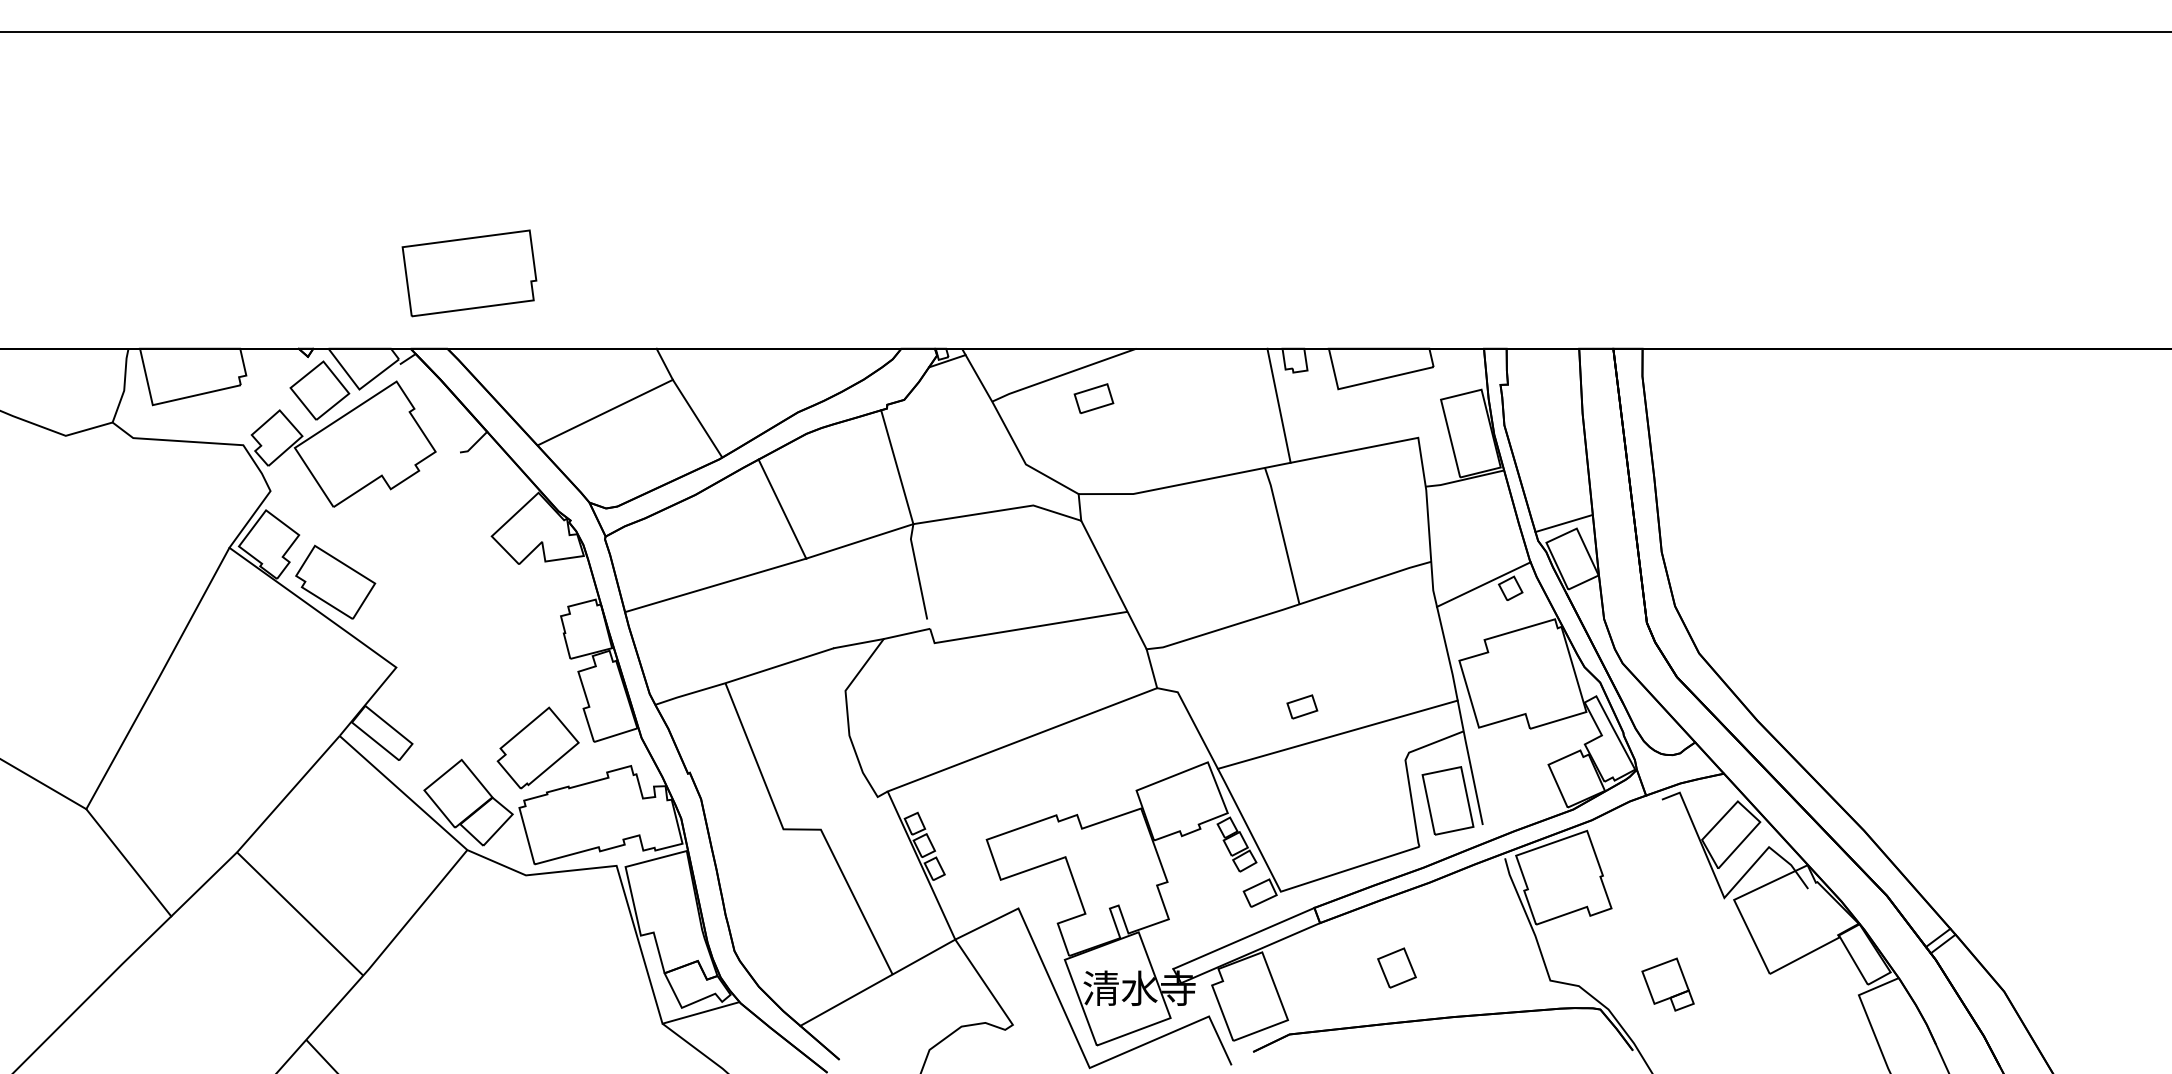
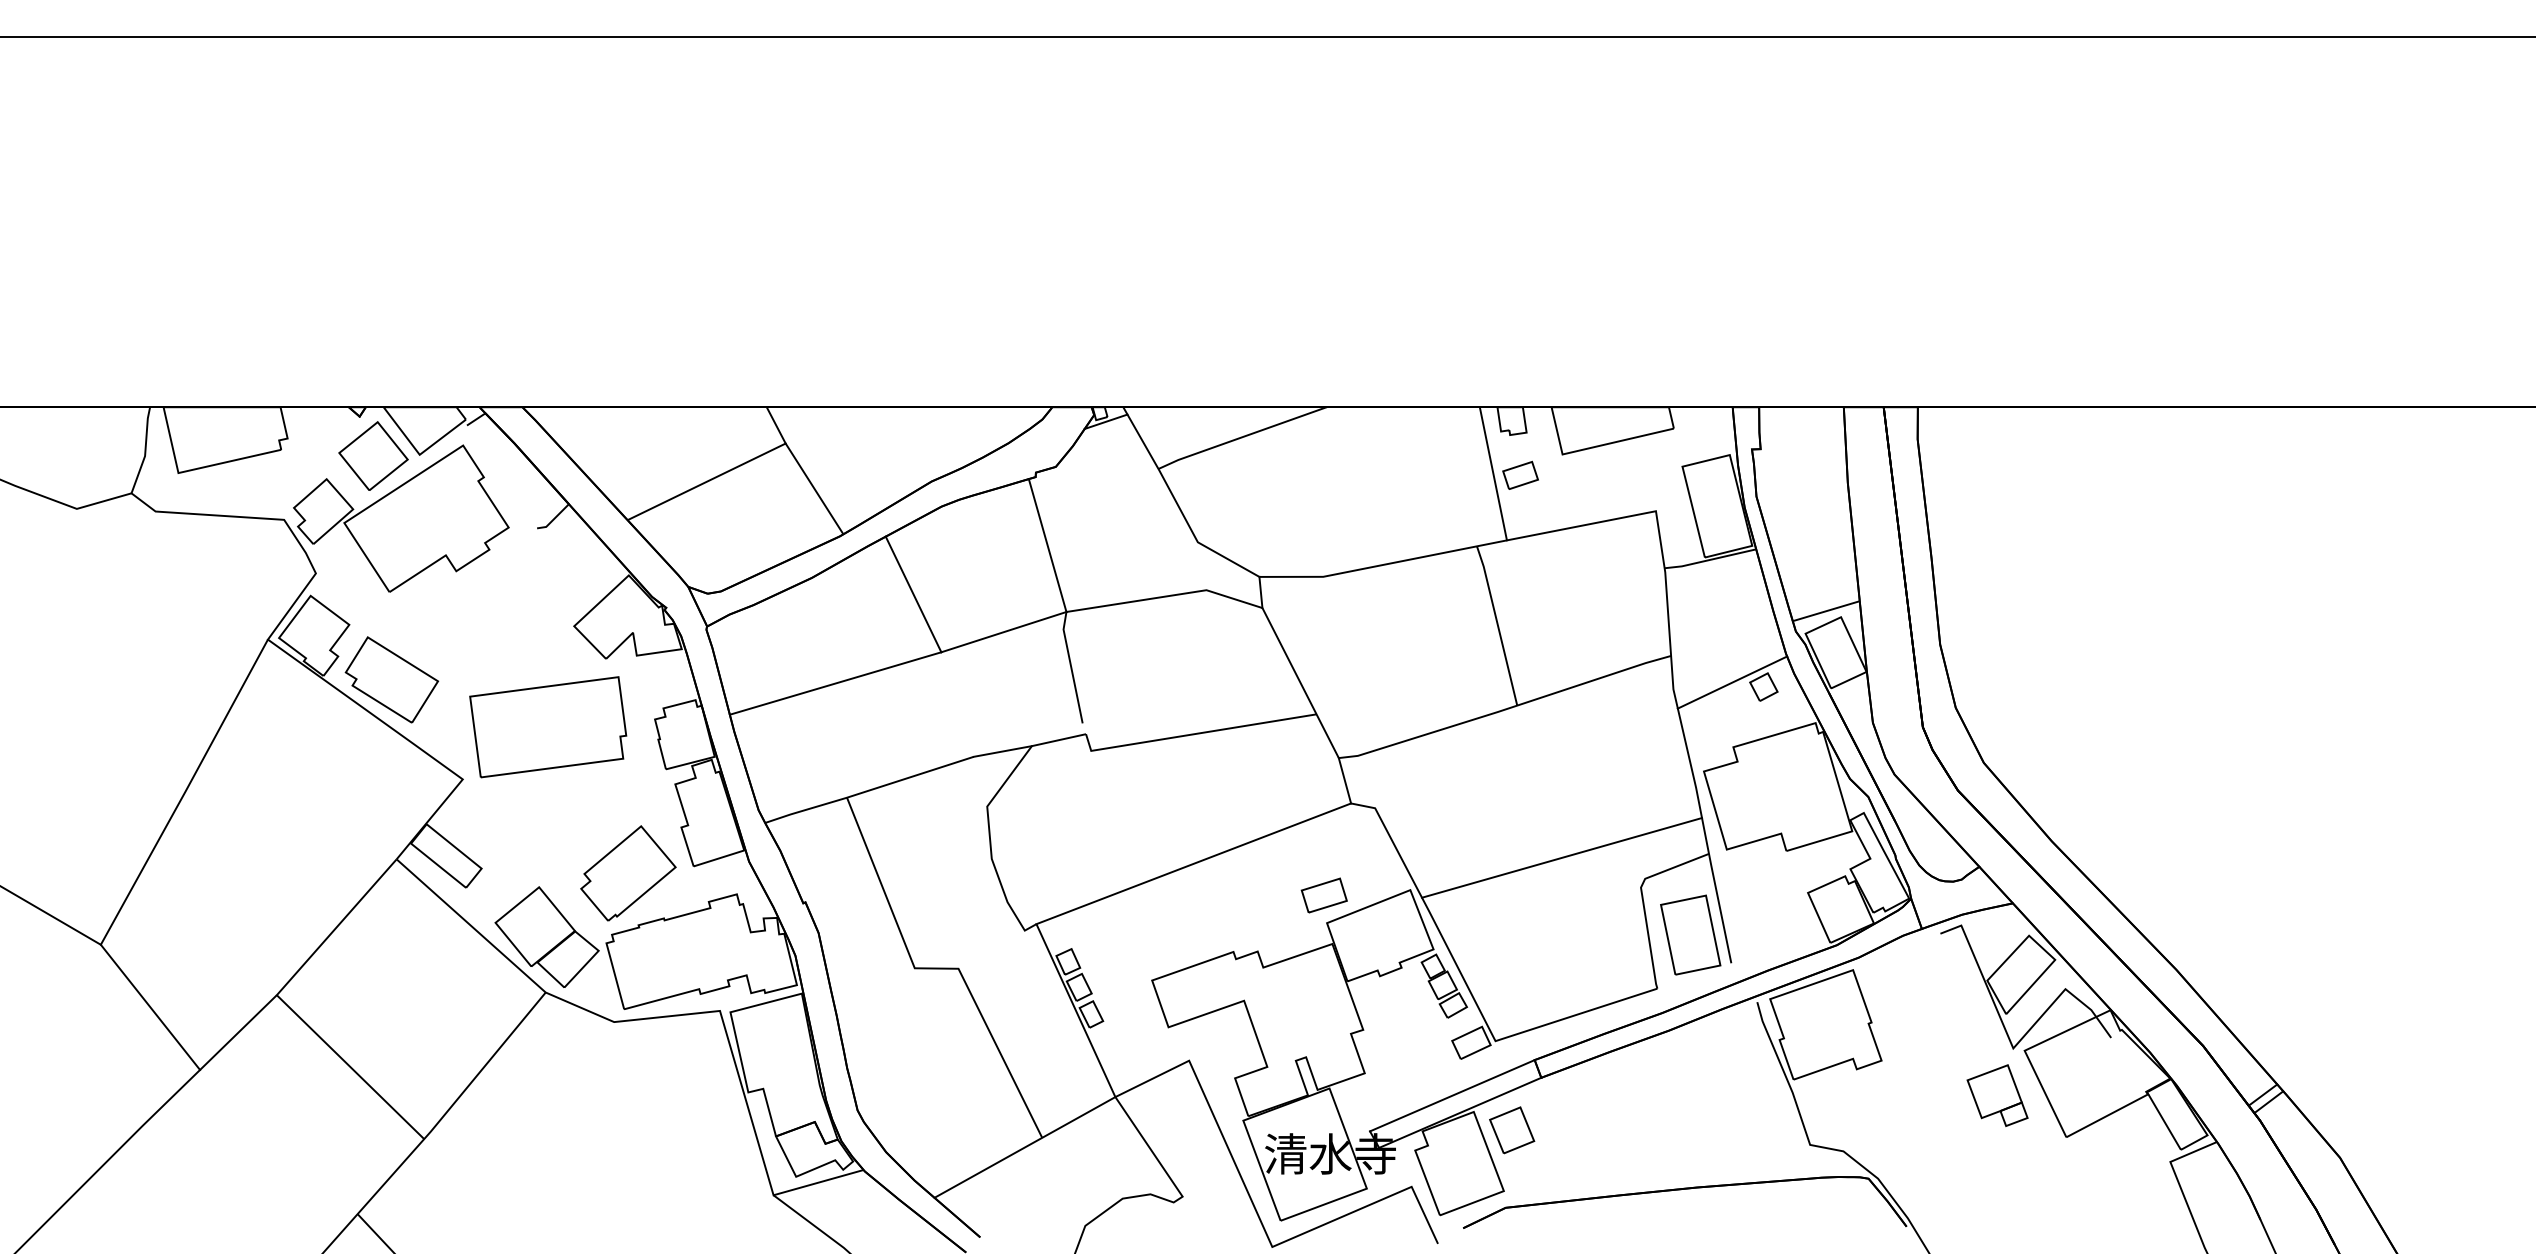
part: (469, 273) -> (548, 727), moved
part: (1093, 398) -> (1323, 895), moved
part: (1302, 706) -> (1520, 474), moved
part: (1397, 968) -> (1512, 1130), moved
part: (1667, 984) -> (1997, 1095), moved

